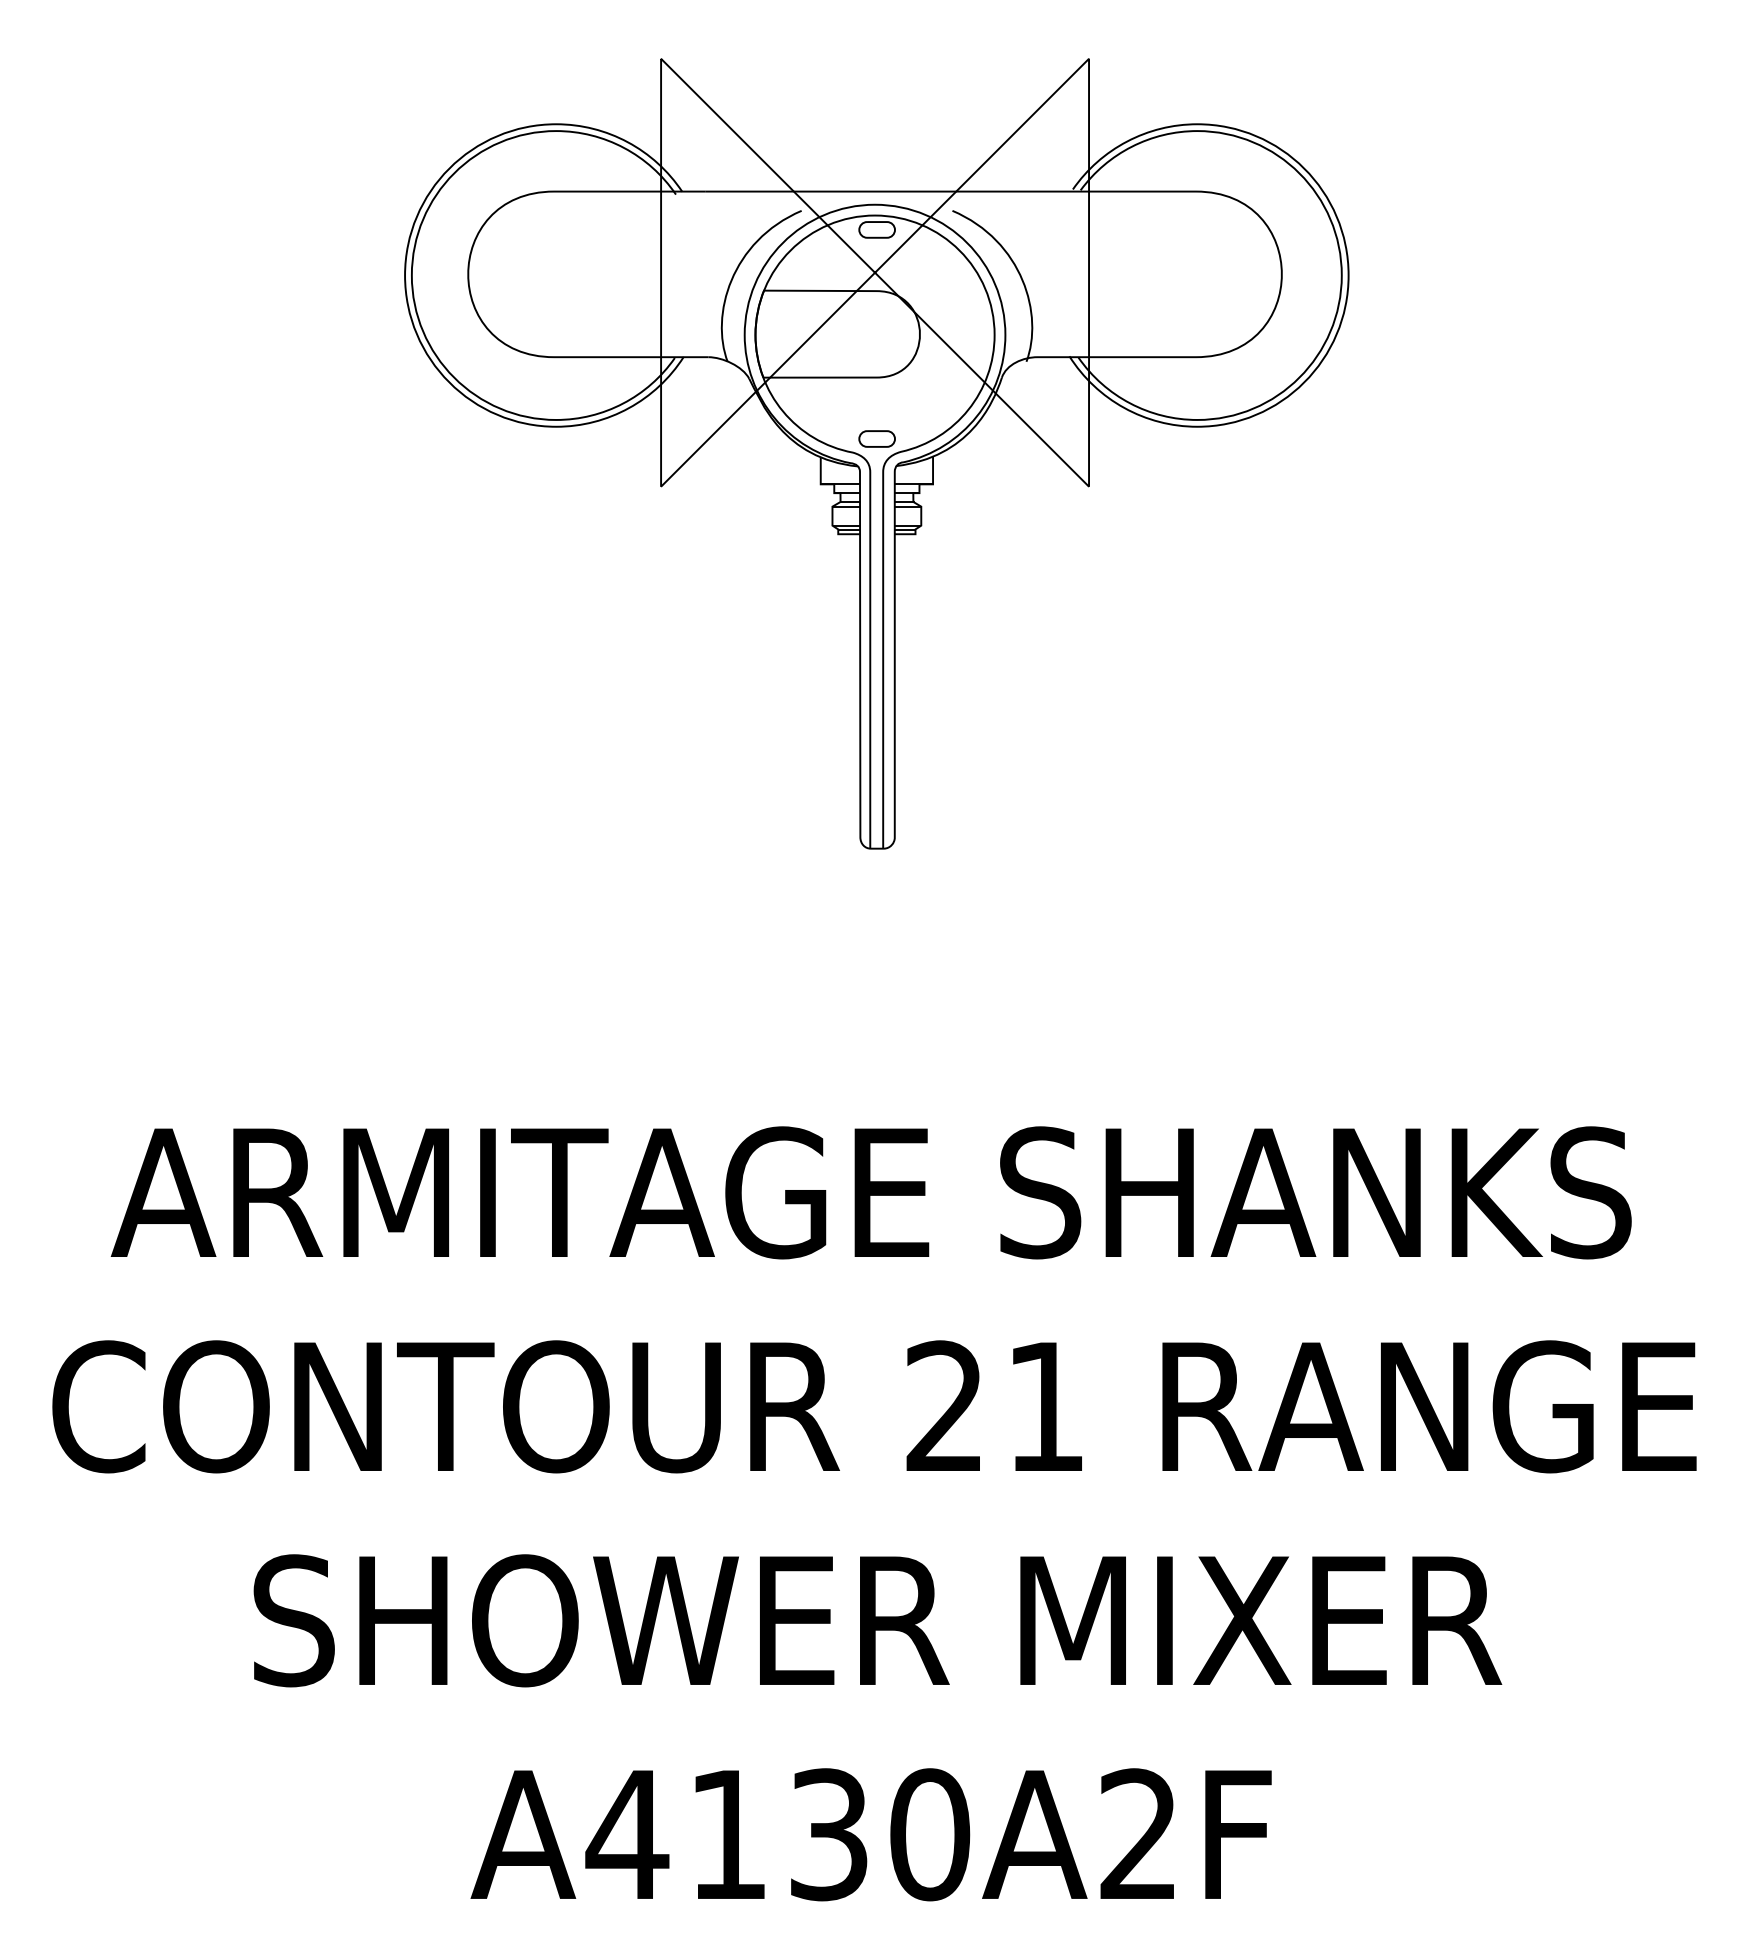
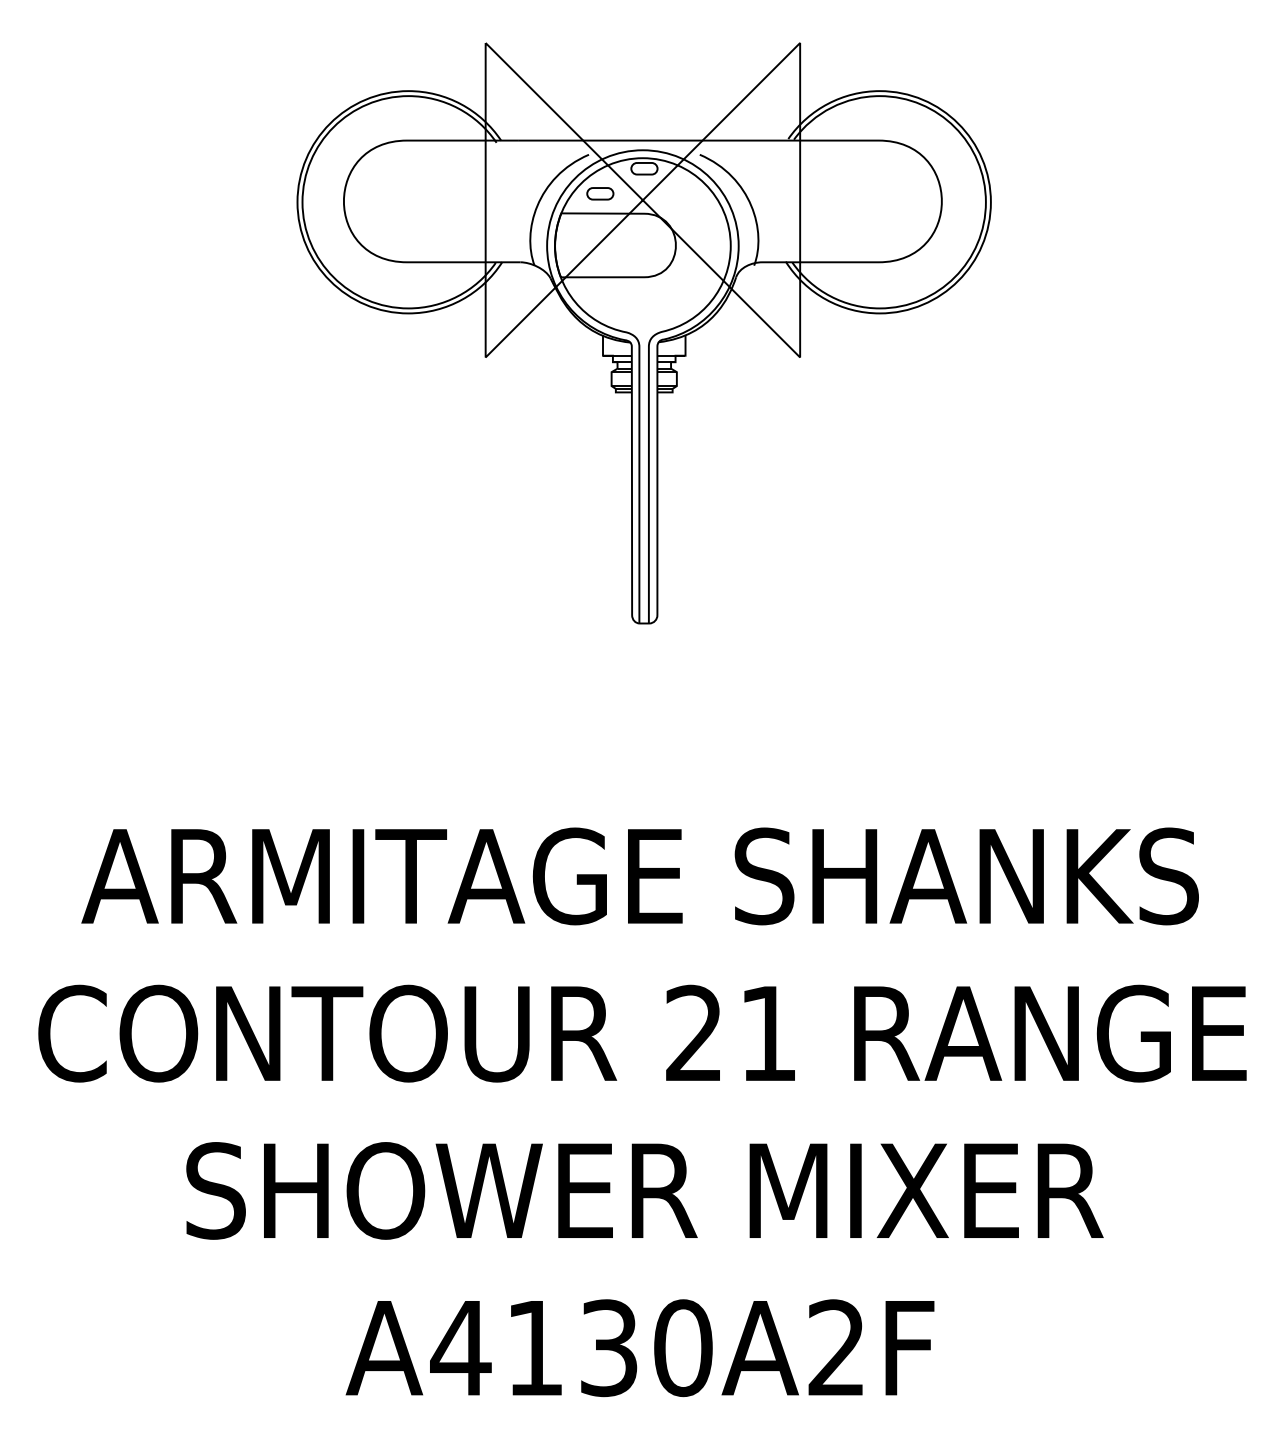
part: (876, 438) -> (599, 193), moved

